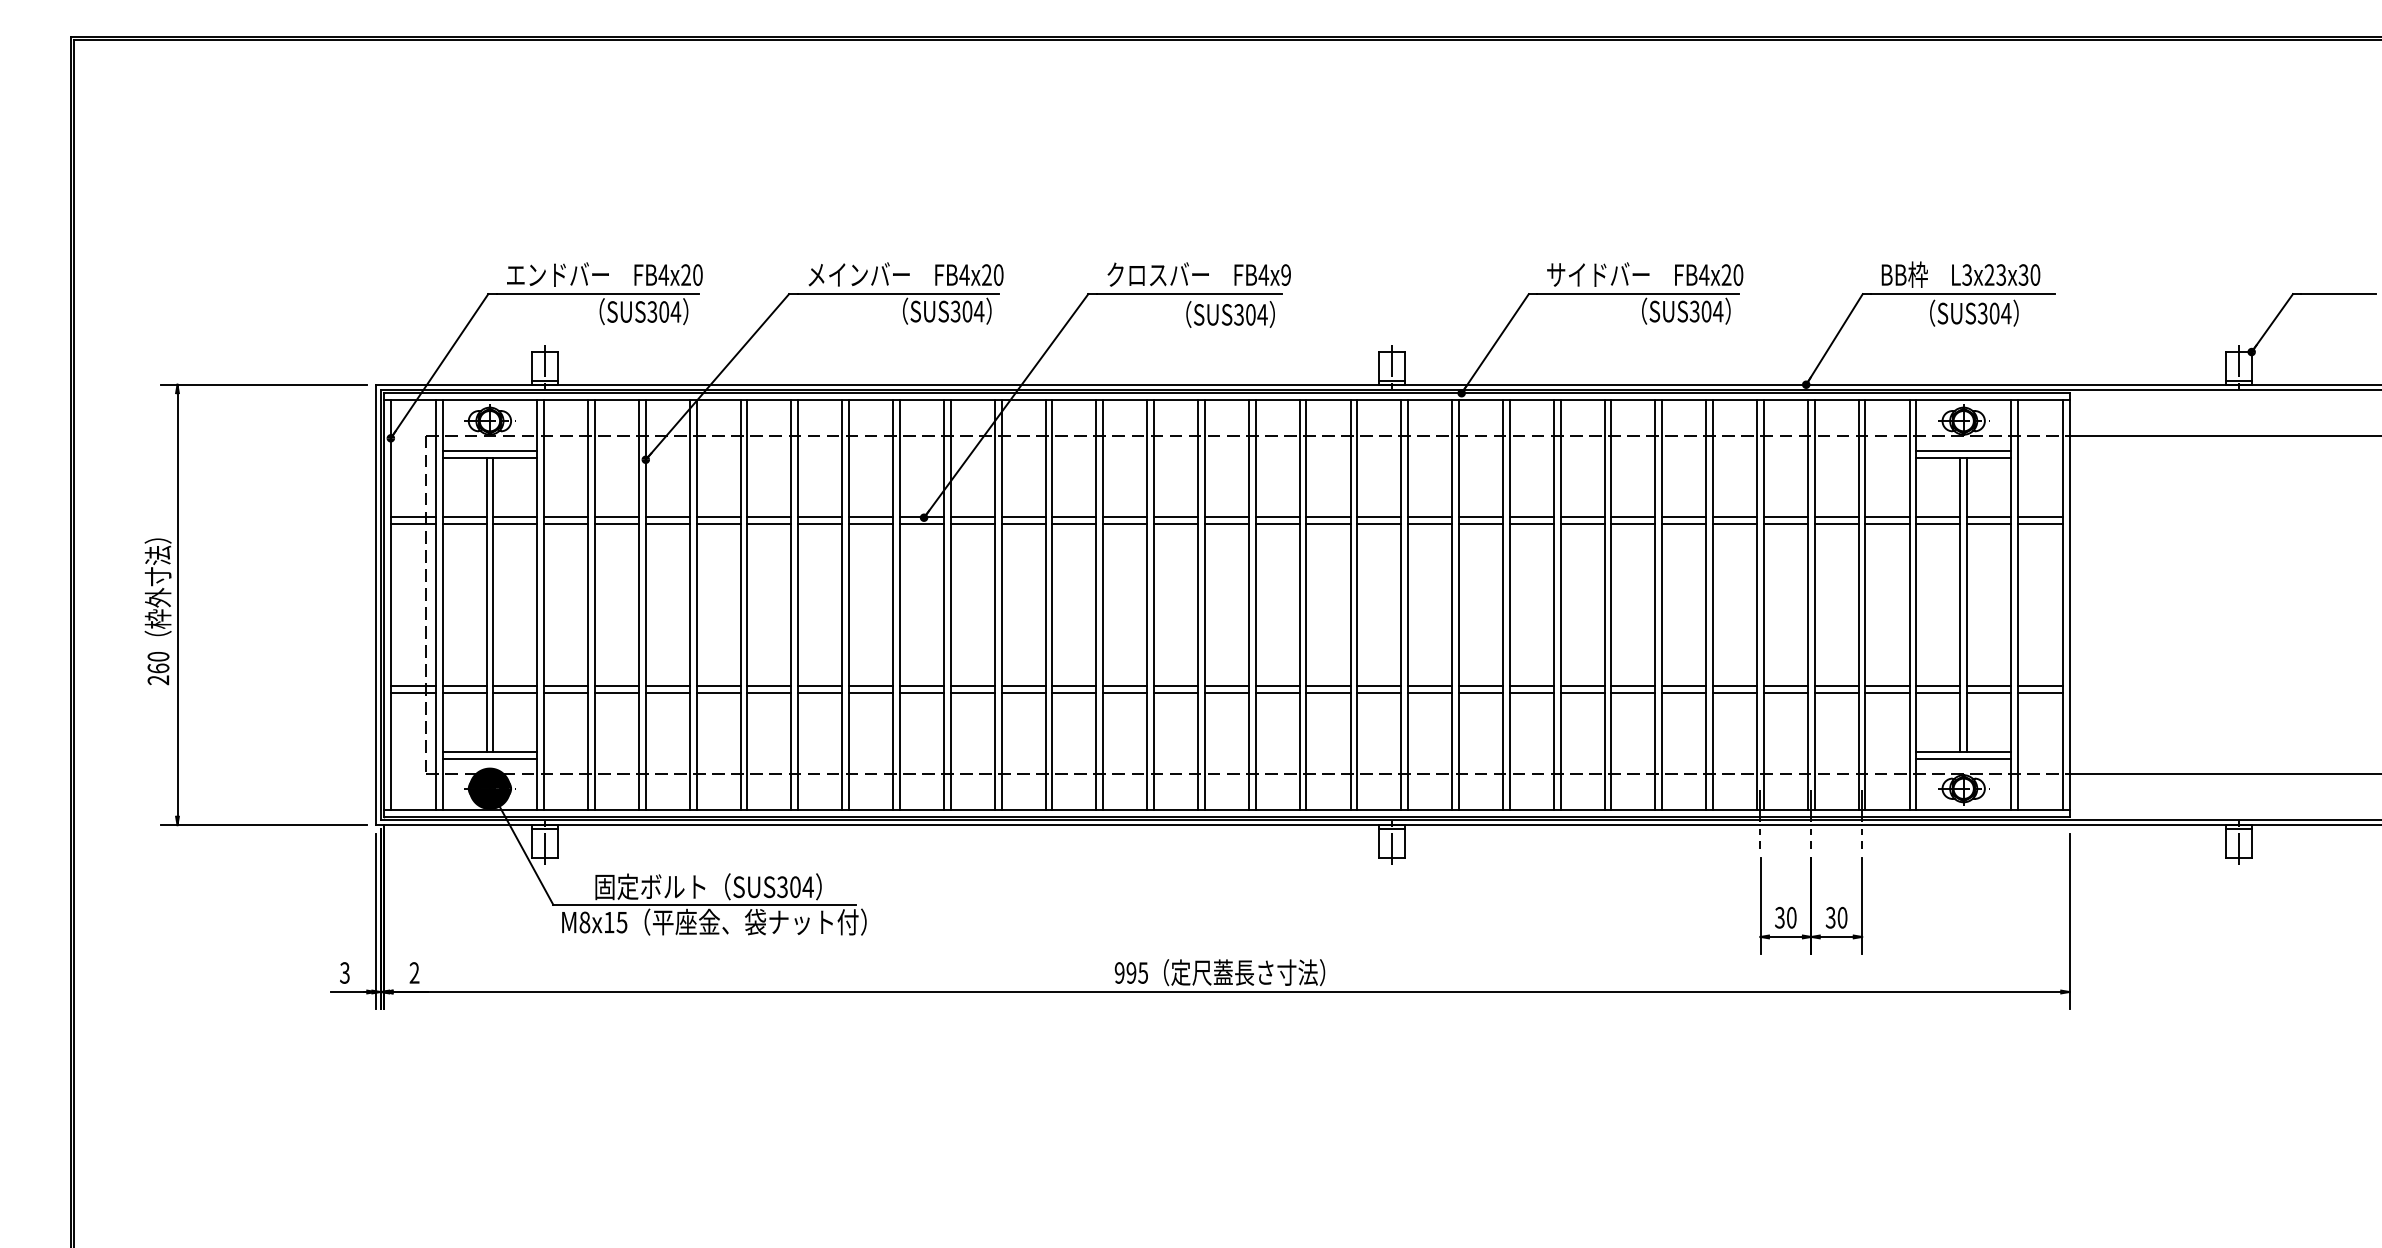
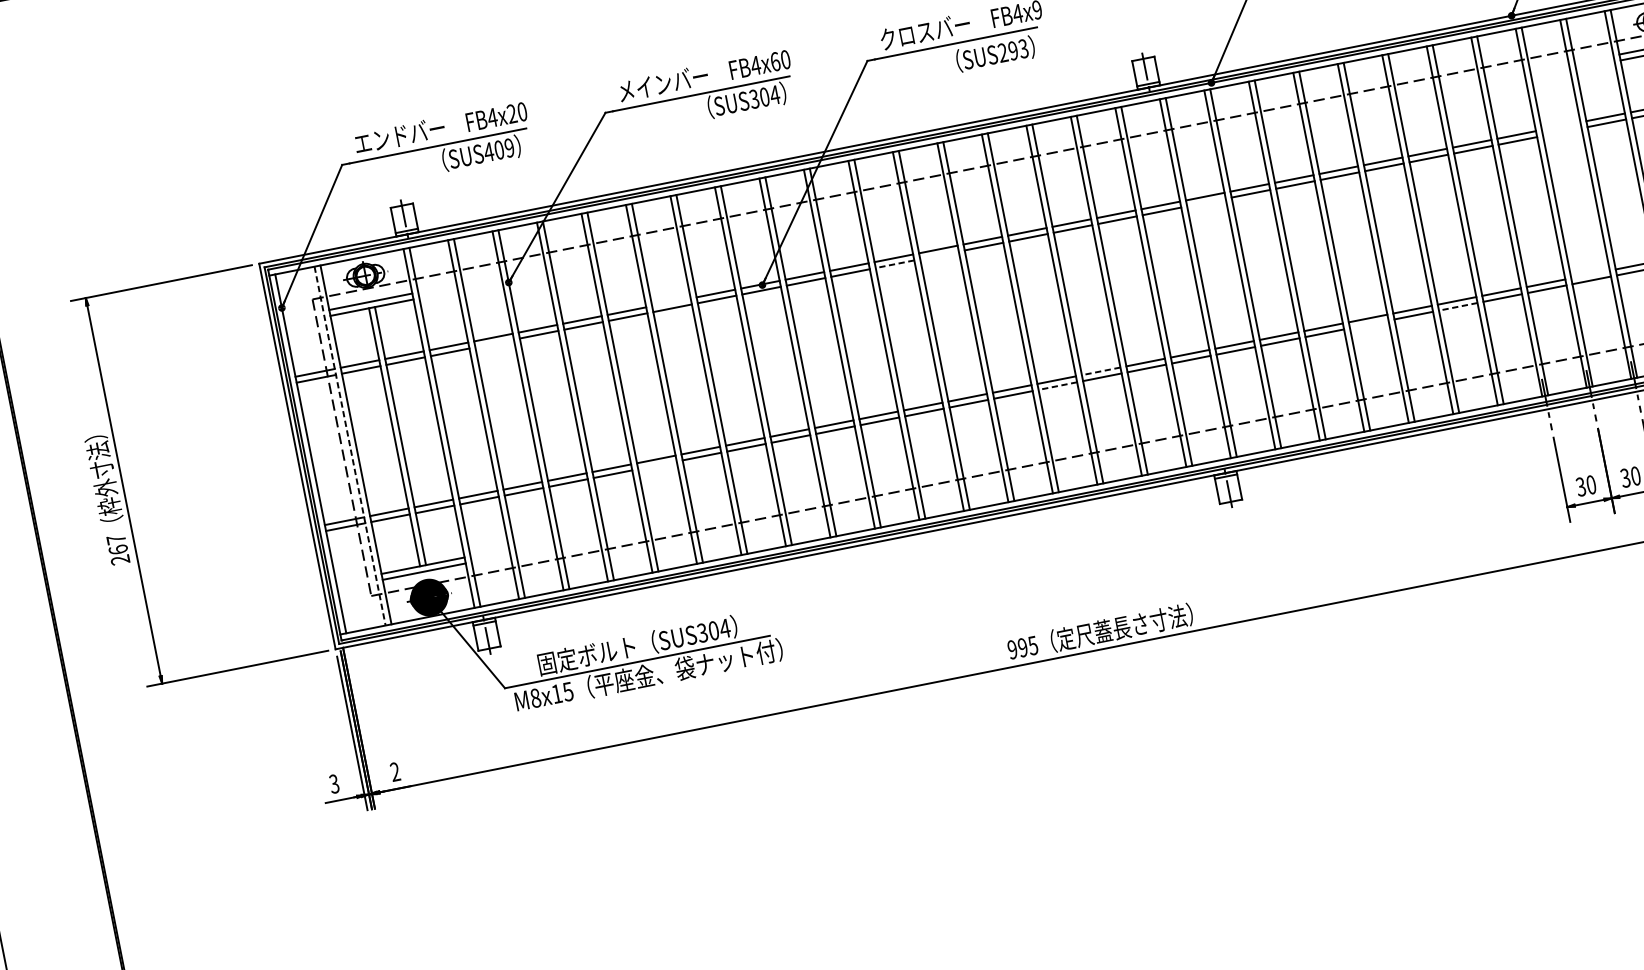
text: (986, 274) -> (774, 61), FB4x20 -> FB4x60
text: (664, 311) -> (499, 149), SUS304 -> SUS409
text: (1250, 314) -> (1012, 50), SUS304 -> SUS293
line: (820, 516) -> (671, 301), removed
line: (1836, 516) -> (1560, 125), removed
line: (616, 523) -> (494, 343), removed
line: (1073, 523) -> (894, 264), solid -> dashed
line: (1125, 523) -> (939, 255), removed
line: (1430, 523) -> (1206, 202), removed
line: (1836, 523) -> (1562, 131), removed
line: (435, 604) -> (349, 445), solid -> dashed
text: (158, 656) -> (116, 539), 260 -> 267
line: (1277, 686) -> (1101, 371), solid -> dashed
line: (1836, 686) -> (1590, 274), removed
line: (769, 693) -> (657, 465), removed
line: (1226, 693) -> (1057, 386), solid -> dashed
line: (1582, 693) -> (1369, 324), removed
line: (1683, 693) -> (1457, 307), solid -> dashed

